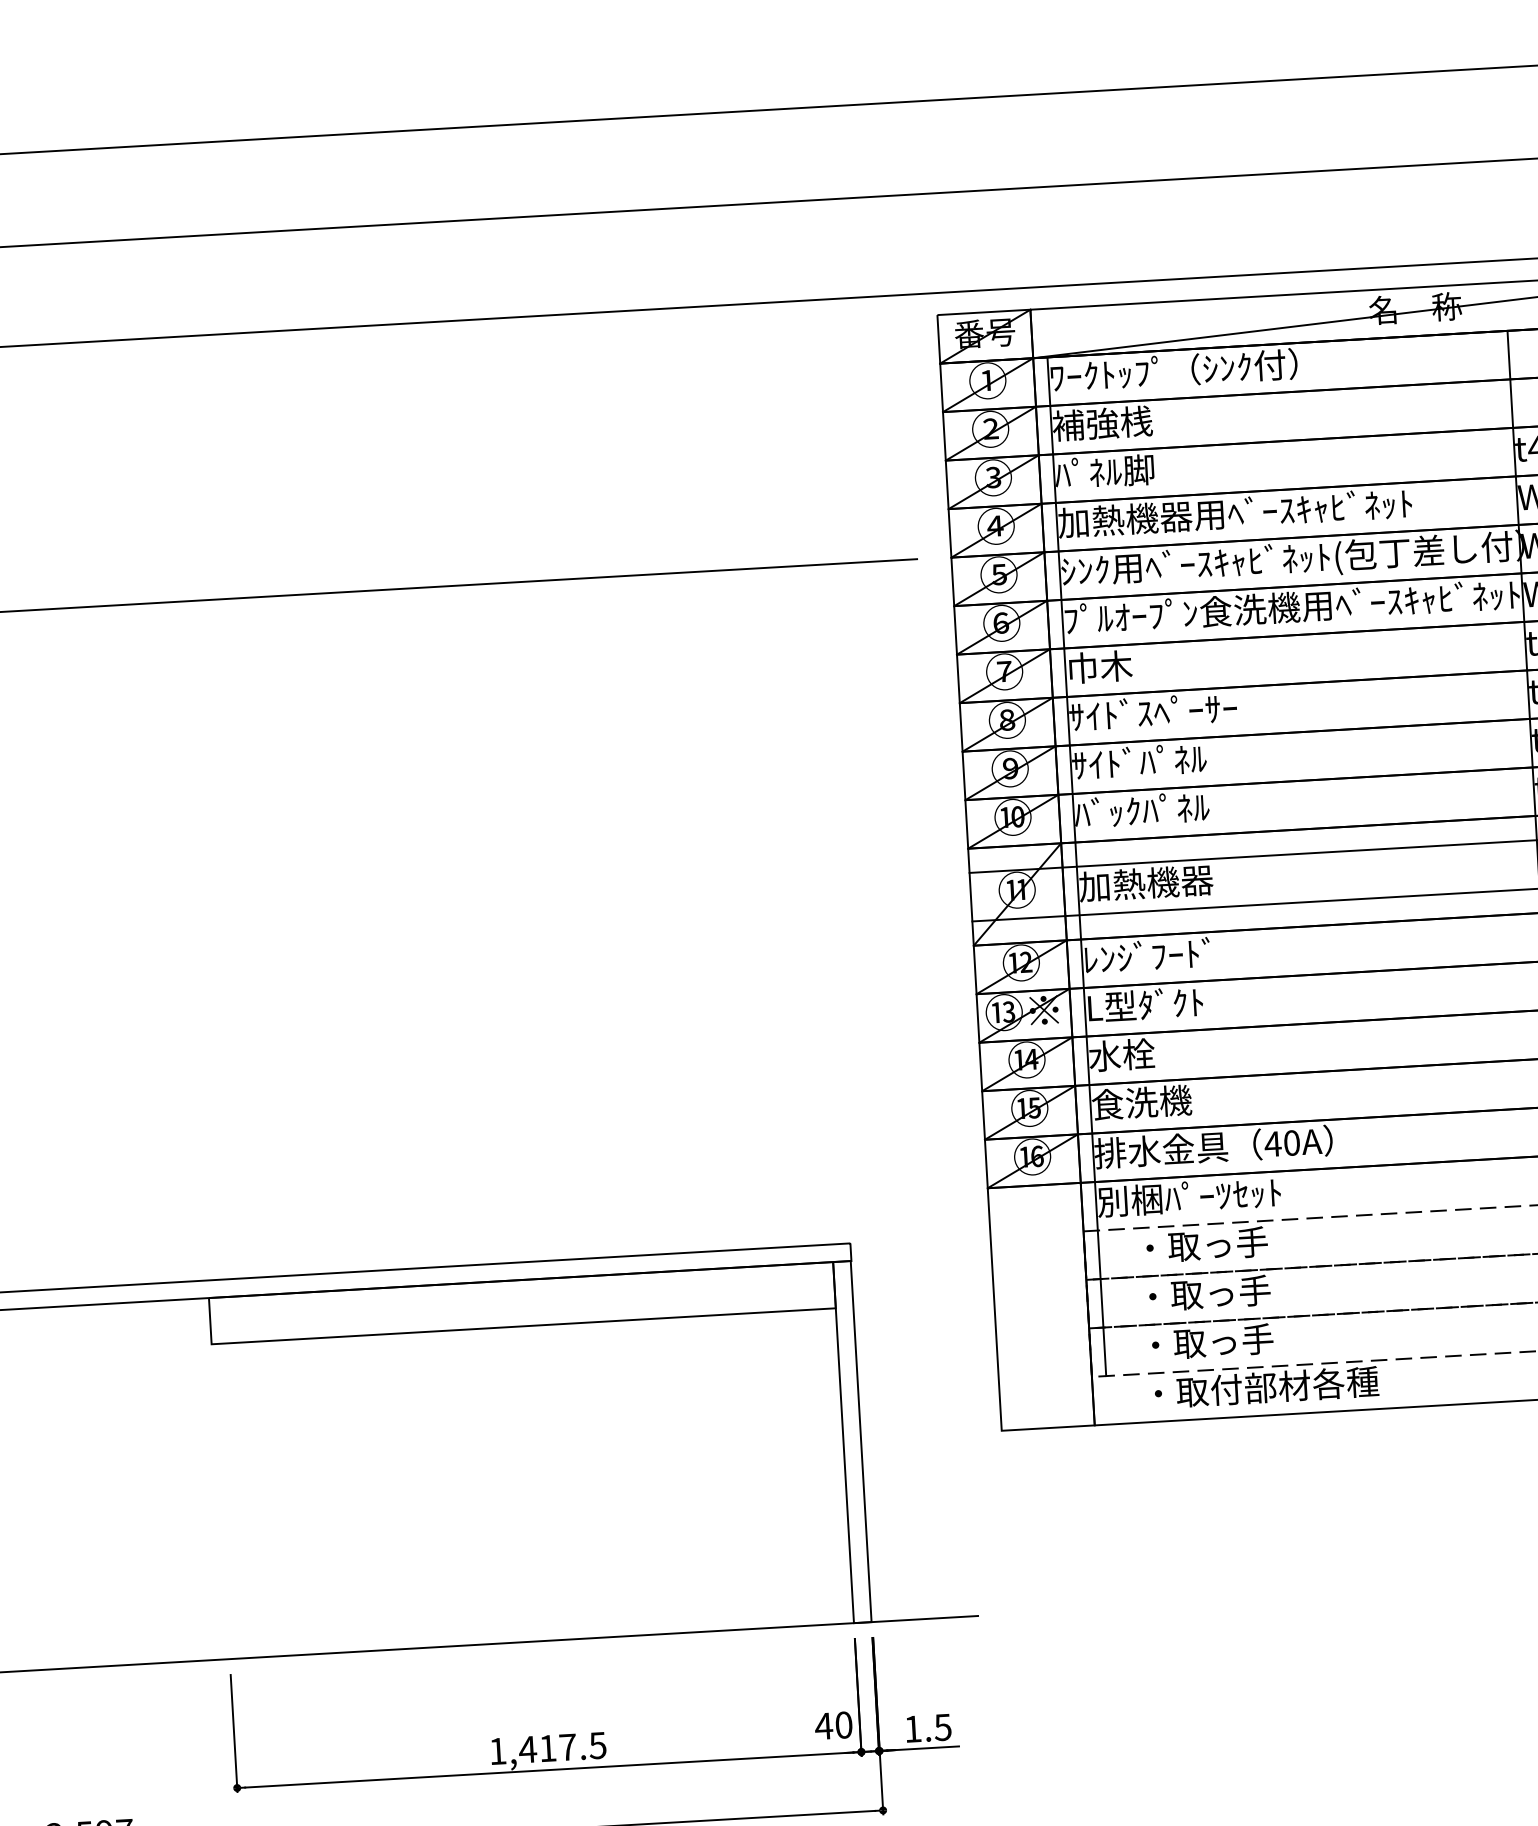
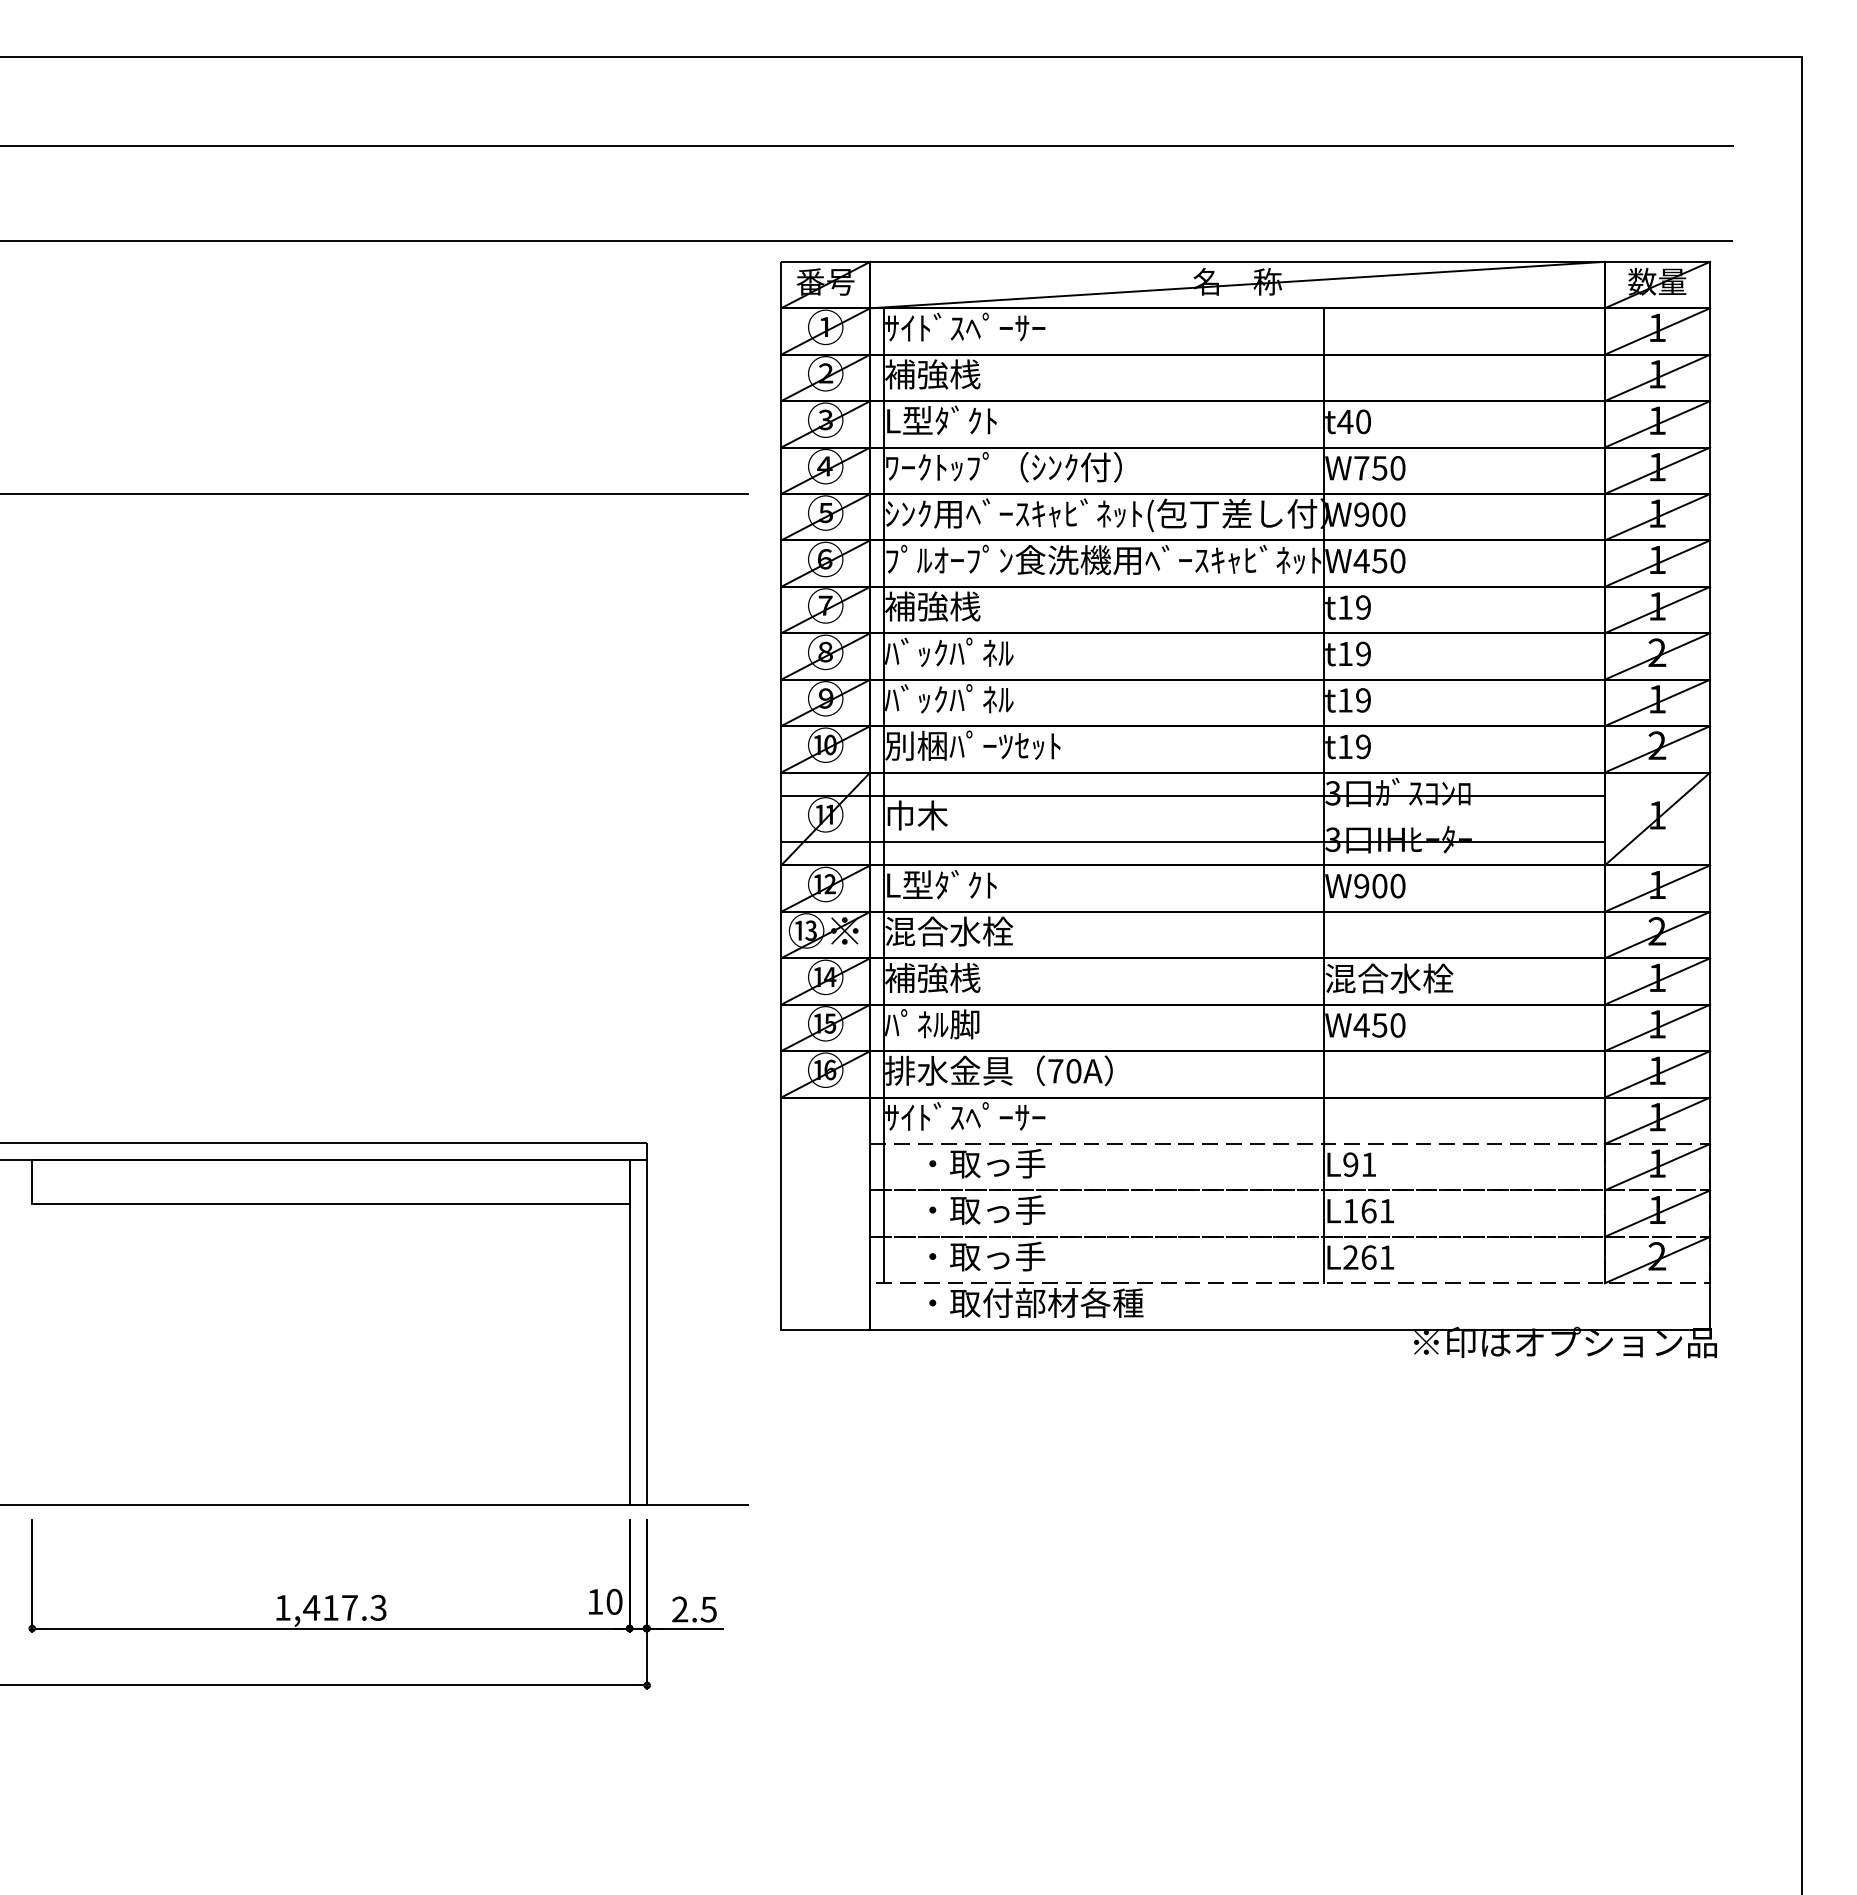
text: (1173, 370) -> (1003, 327), ﾜｰｸﾄｯﾌﾟ（ｼﾝｸ付） -> ｻｲﾄﾞｽﾍﾟｰｻｰ
text: (1113, 471) -> (940, 420), ﾊﾟﾈﾙ脚 -> L型ﾀﾞｸﾄ
text: (1235, 513) -> (1054, 467), 加熱機器用ﾍﾞｰｽｷｬﾋﾞﾈｯﾄ -> ﾜｰｸﾄｯﾌﾟ（ｼﾝｸ付）
text: (1116, 666) -> (932, 606), 巾木 -> 補強桟
text: (1153, 712) -> (965, 652), ｻｲﾄﾞｽﾍﾟｰｻｰ -> ﾊﾞｯｸﾊﾟﾈﾙ
text: (1105, 763) -> (916, 698), ｻｲﾄﾞﾊﾟﾈﾙ -> ﾊﾞｯｸﾊﾟﾈﾙ
text: (1166, 808) -> (972, 745), ﾊﾞｯｸﾊﾟﾈﾙ -> 別梱ﾊﾟｰﾂｾｯﾄ
text: (1146, 883) -> (949, 815), 加熱機器 -> 巾木
text: (1147, 955) -> (946, 884), ﾚﾝｼﾞﾌｰﾄﾞ -> L型ﾀﾞｸﾄ
text: (1153, 1004) -> (949, 931), L型ﾀﾞｸﾄ -> 混合水栓
text: (1138, 1053) -> (932, 977), 水栓 -> 補強桟
text: (1141, 1102) -> (932, 1024), 食洗機 -> ﾊﾟﾈﾙ脚
text: (1272, 1144) -> (1055, 1071), 40A -> 70A
text: (1188, 1197) -> (972, 1117), 別梱ﾊﾟｰﾂｾｯﾄ -> ｻｲﾄﾞｽﾍﾟｰｻｰ
text: (823, 1725) -> (594, 1601), 40 -> 10
text: (913, 1729) -> (680, 1609), 1.5 -> 2.5
text: (597, 1745) -> (378, 1607), 1,417.5 -> 1,417.3

